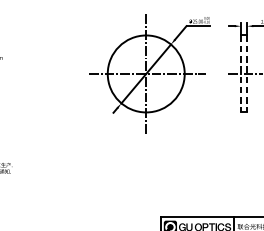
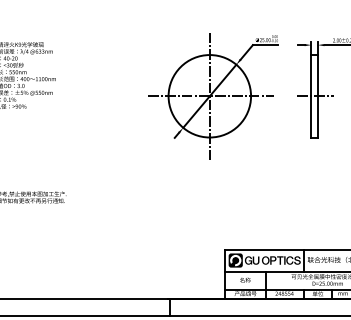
line: (241, 74) -> (311, 96), dashed -> solid
line: (246, 74) -> (317, 96), dashed -> solid

